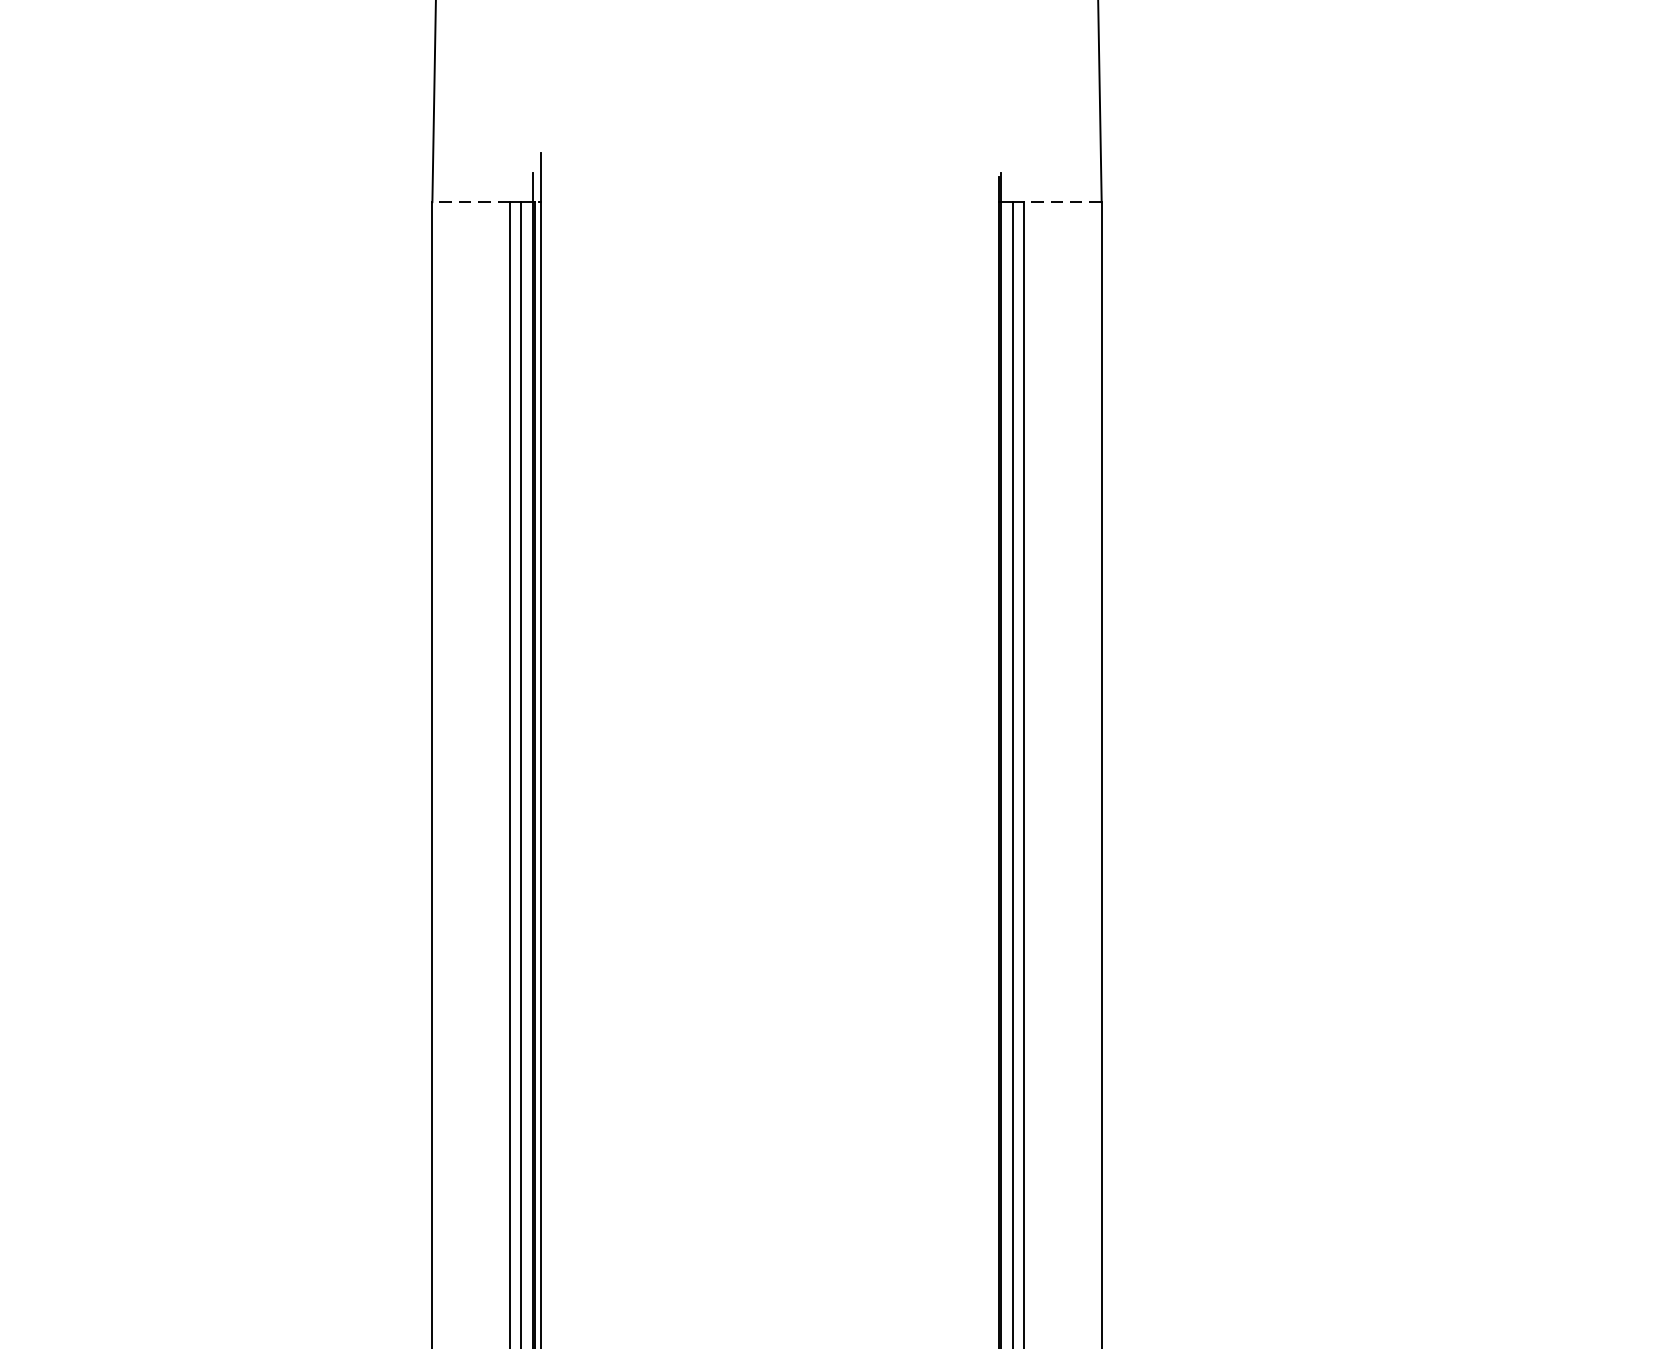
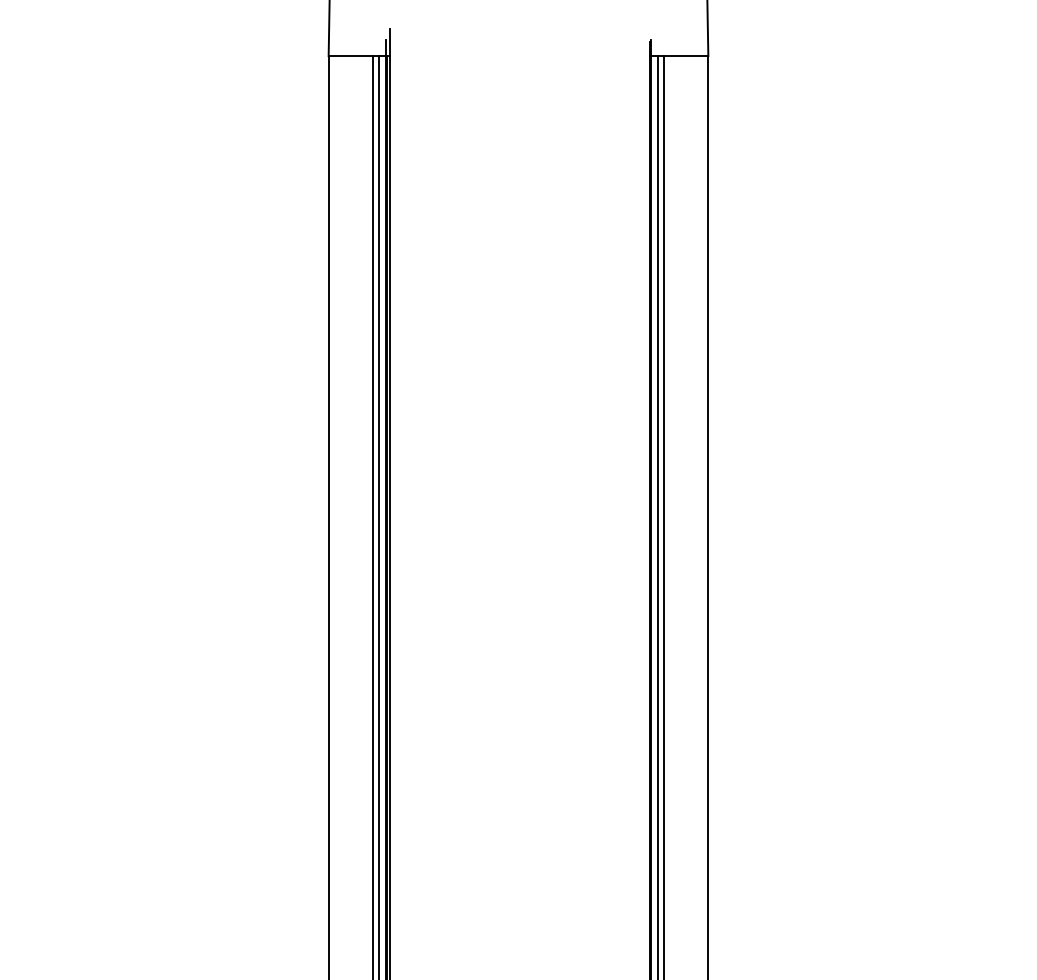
line: (470, 202) -> (350, 56), dashed -> solid
line: (1061, 202) -> (685, 56), dashed -> solid

